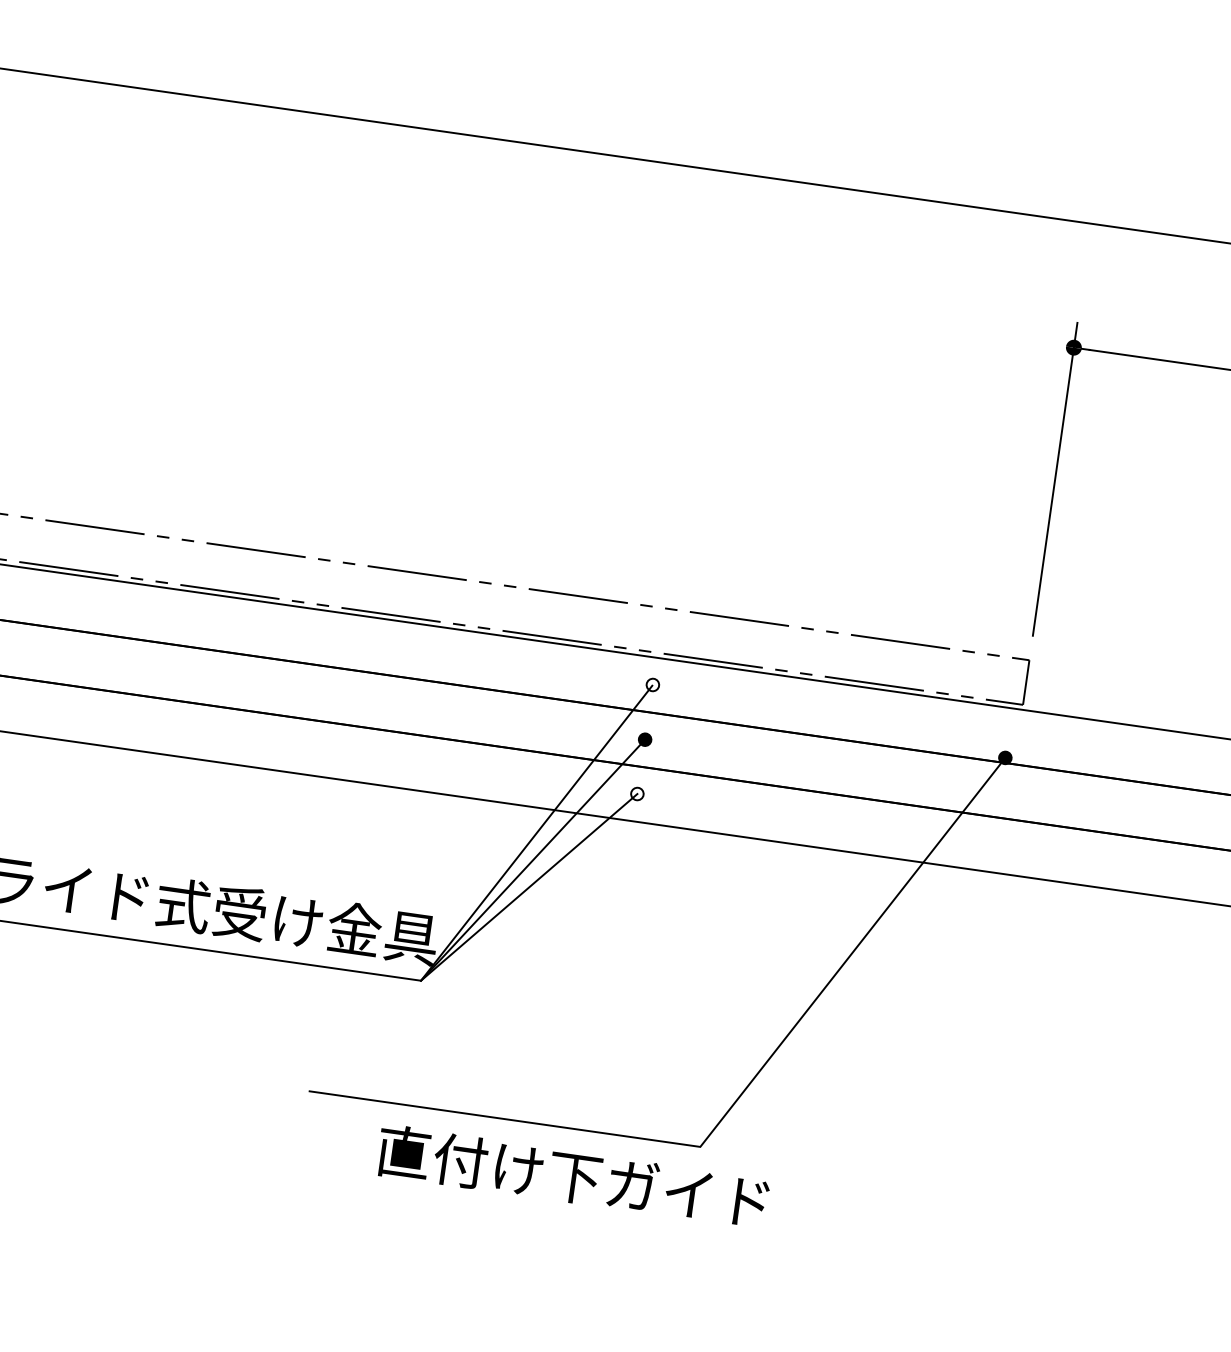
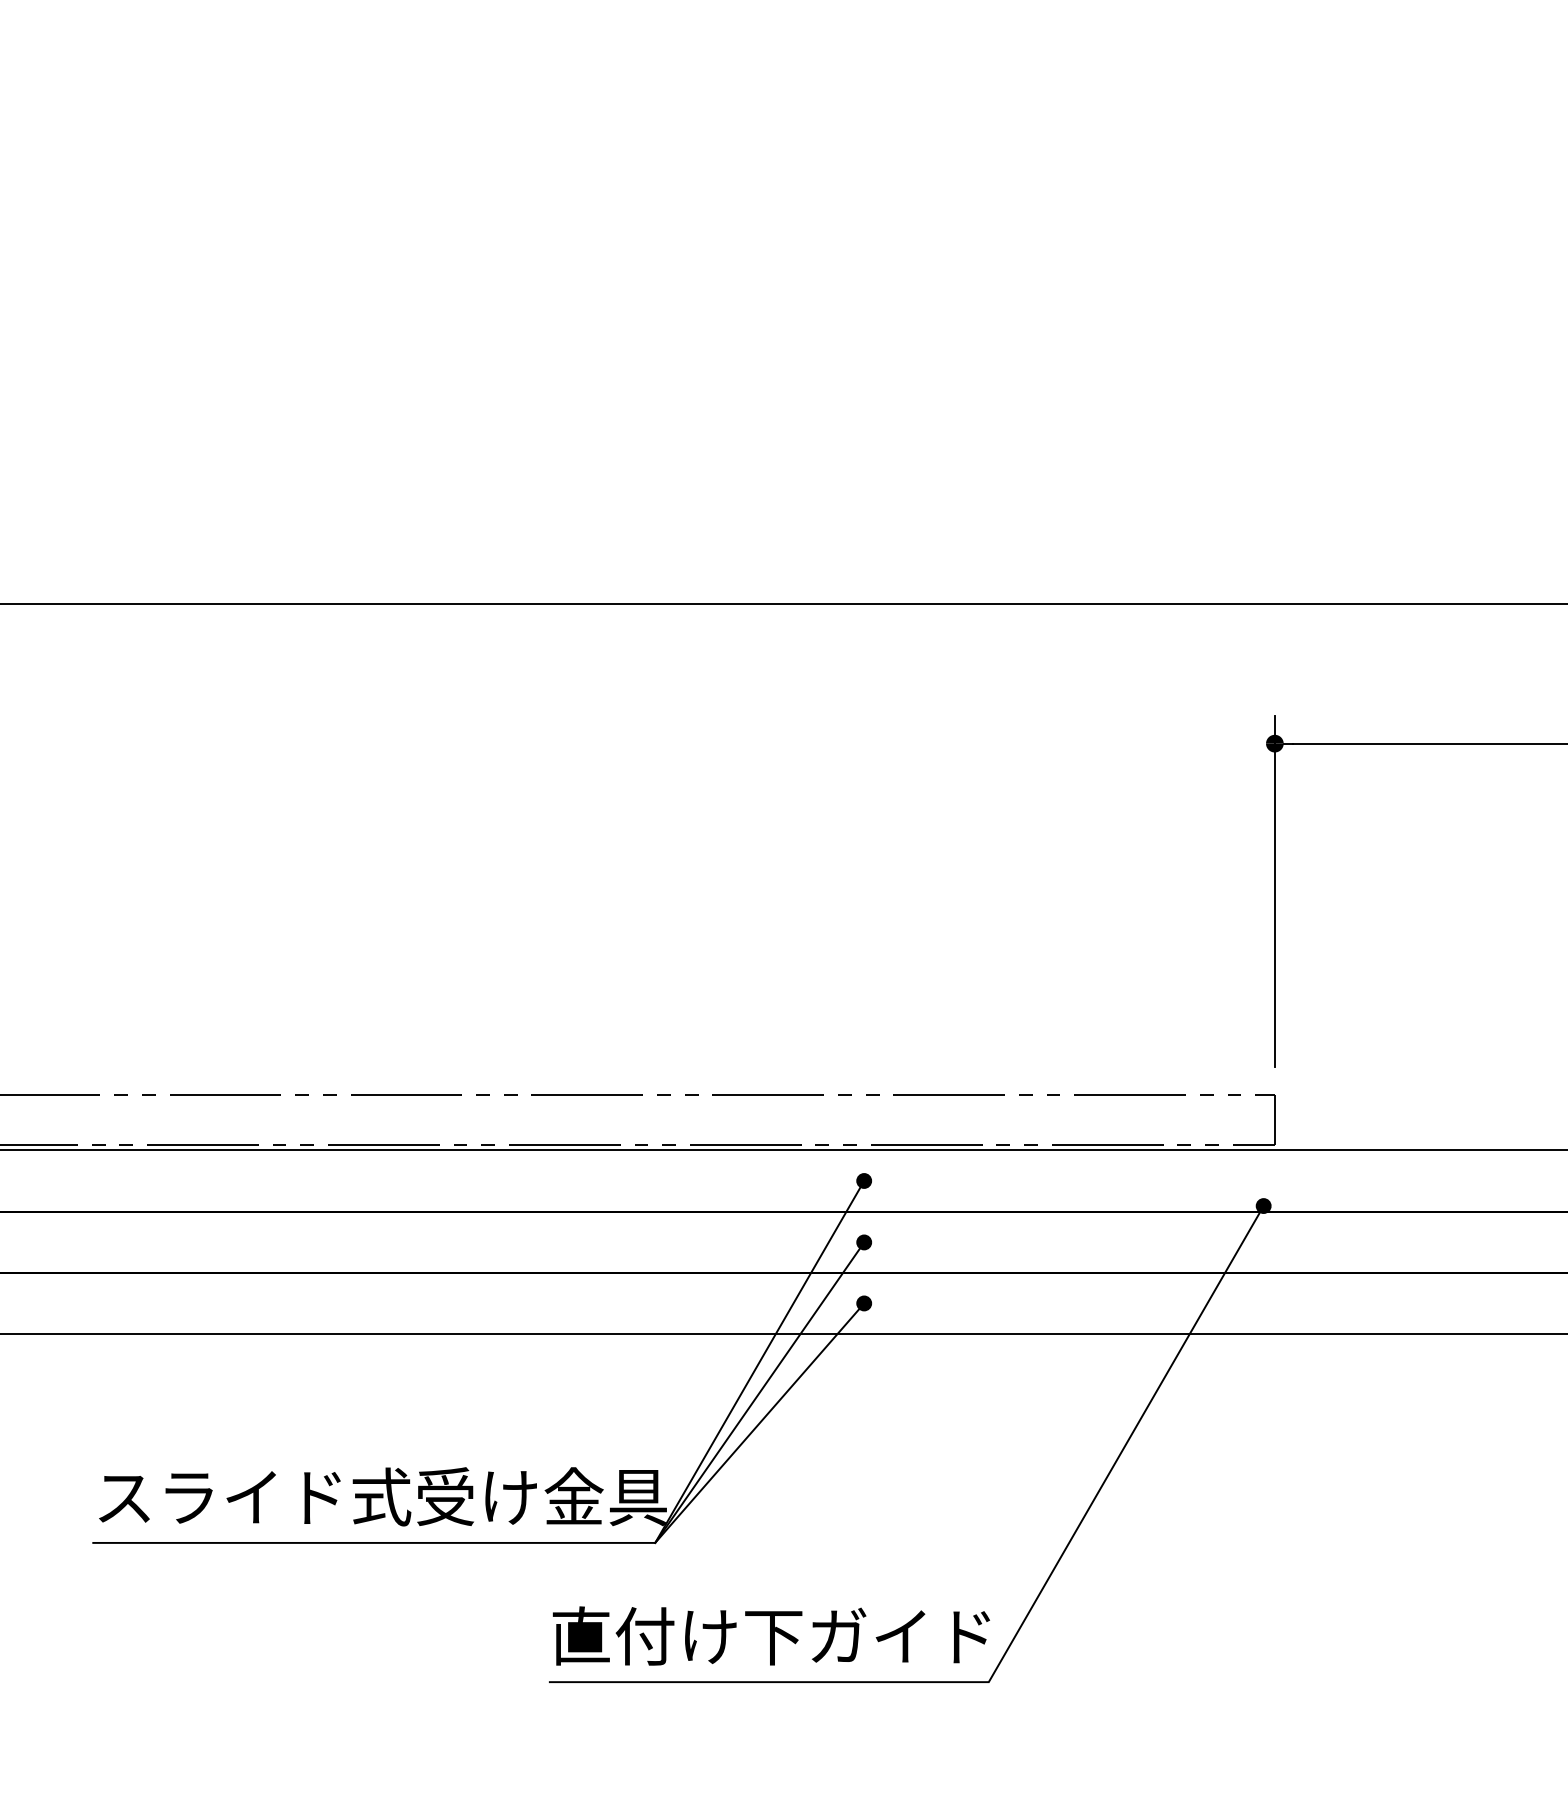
fill: (653, 684) -> (864, 1180), added
fill: (637, 794) -> (864, 1303), added
text: (572, 1176) -> (770, 1635), moved

